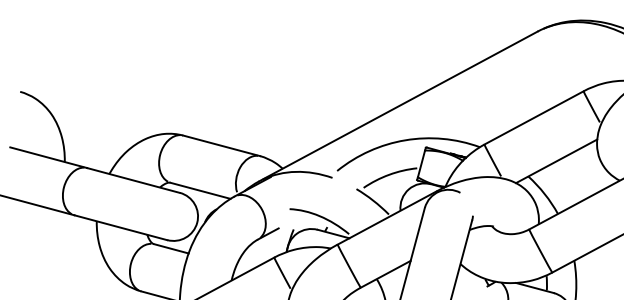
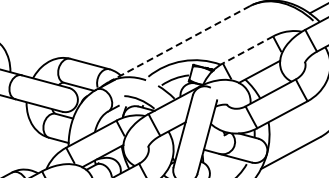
line: (396, 107) -> (178, 44), solid -> dashed
line: (534, 117) -> (248, 49), solid -> dashed

